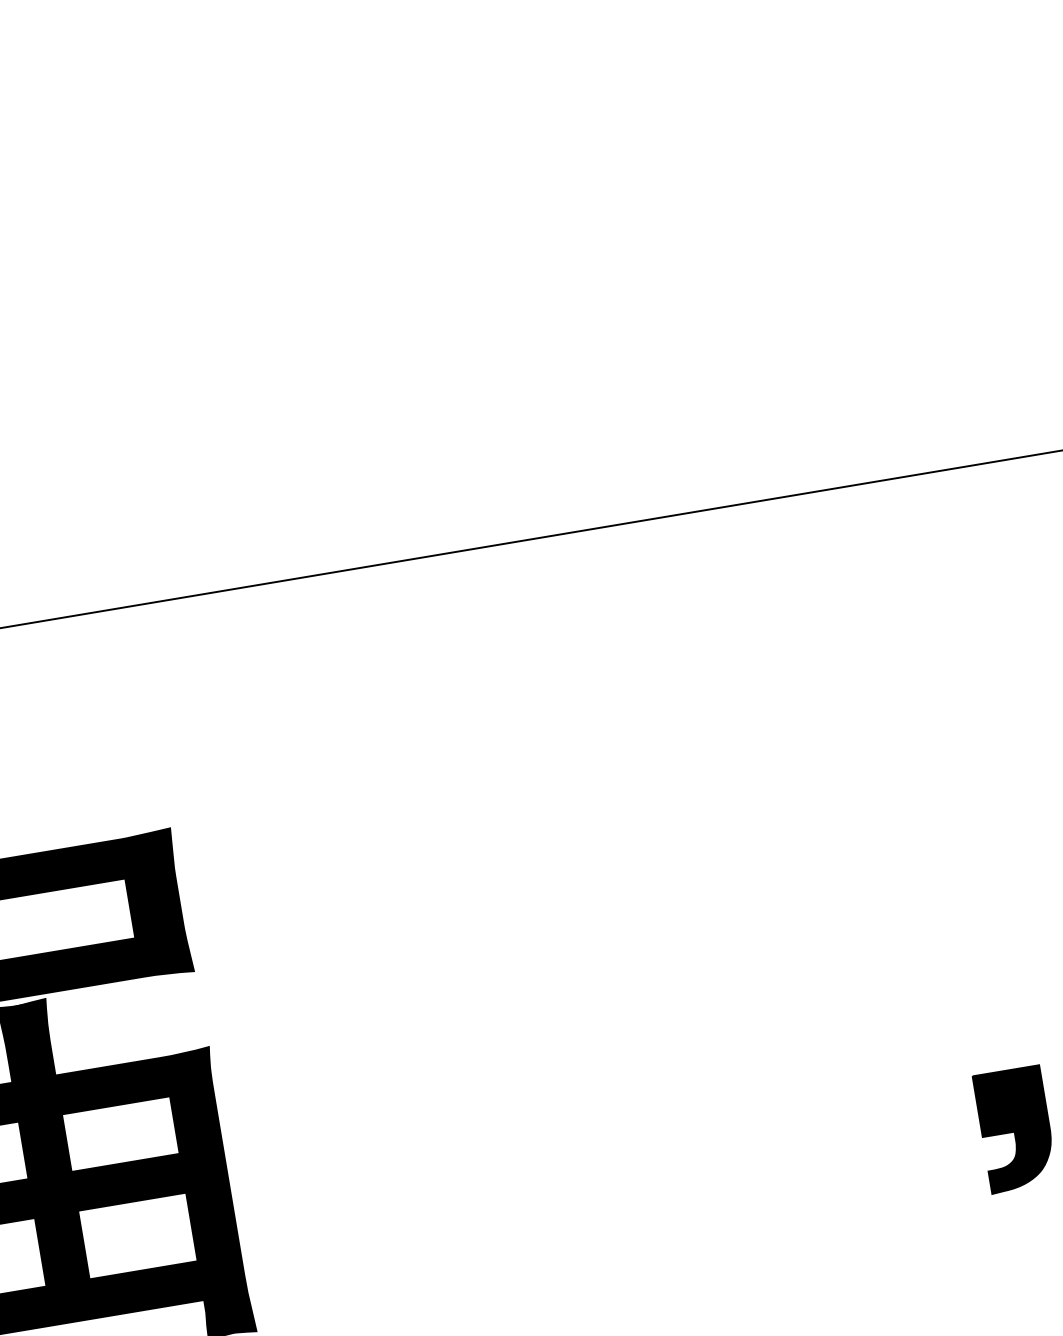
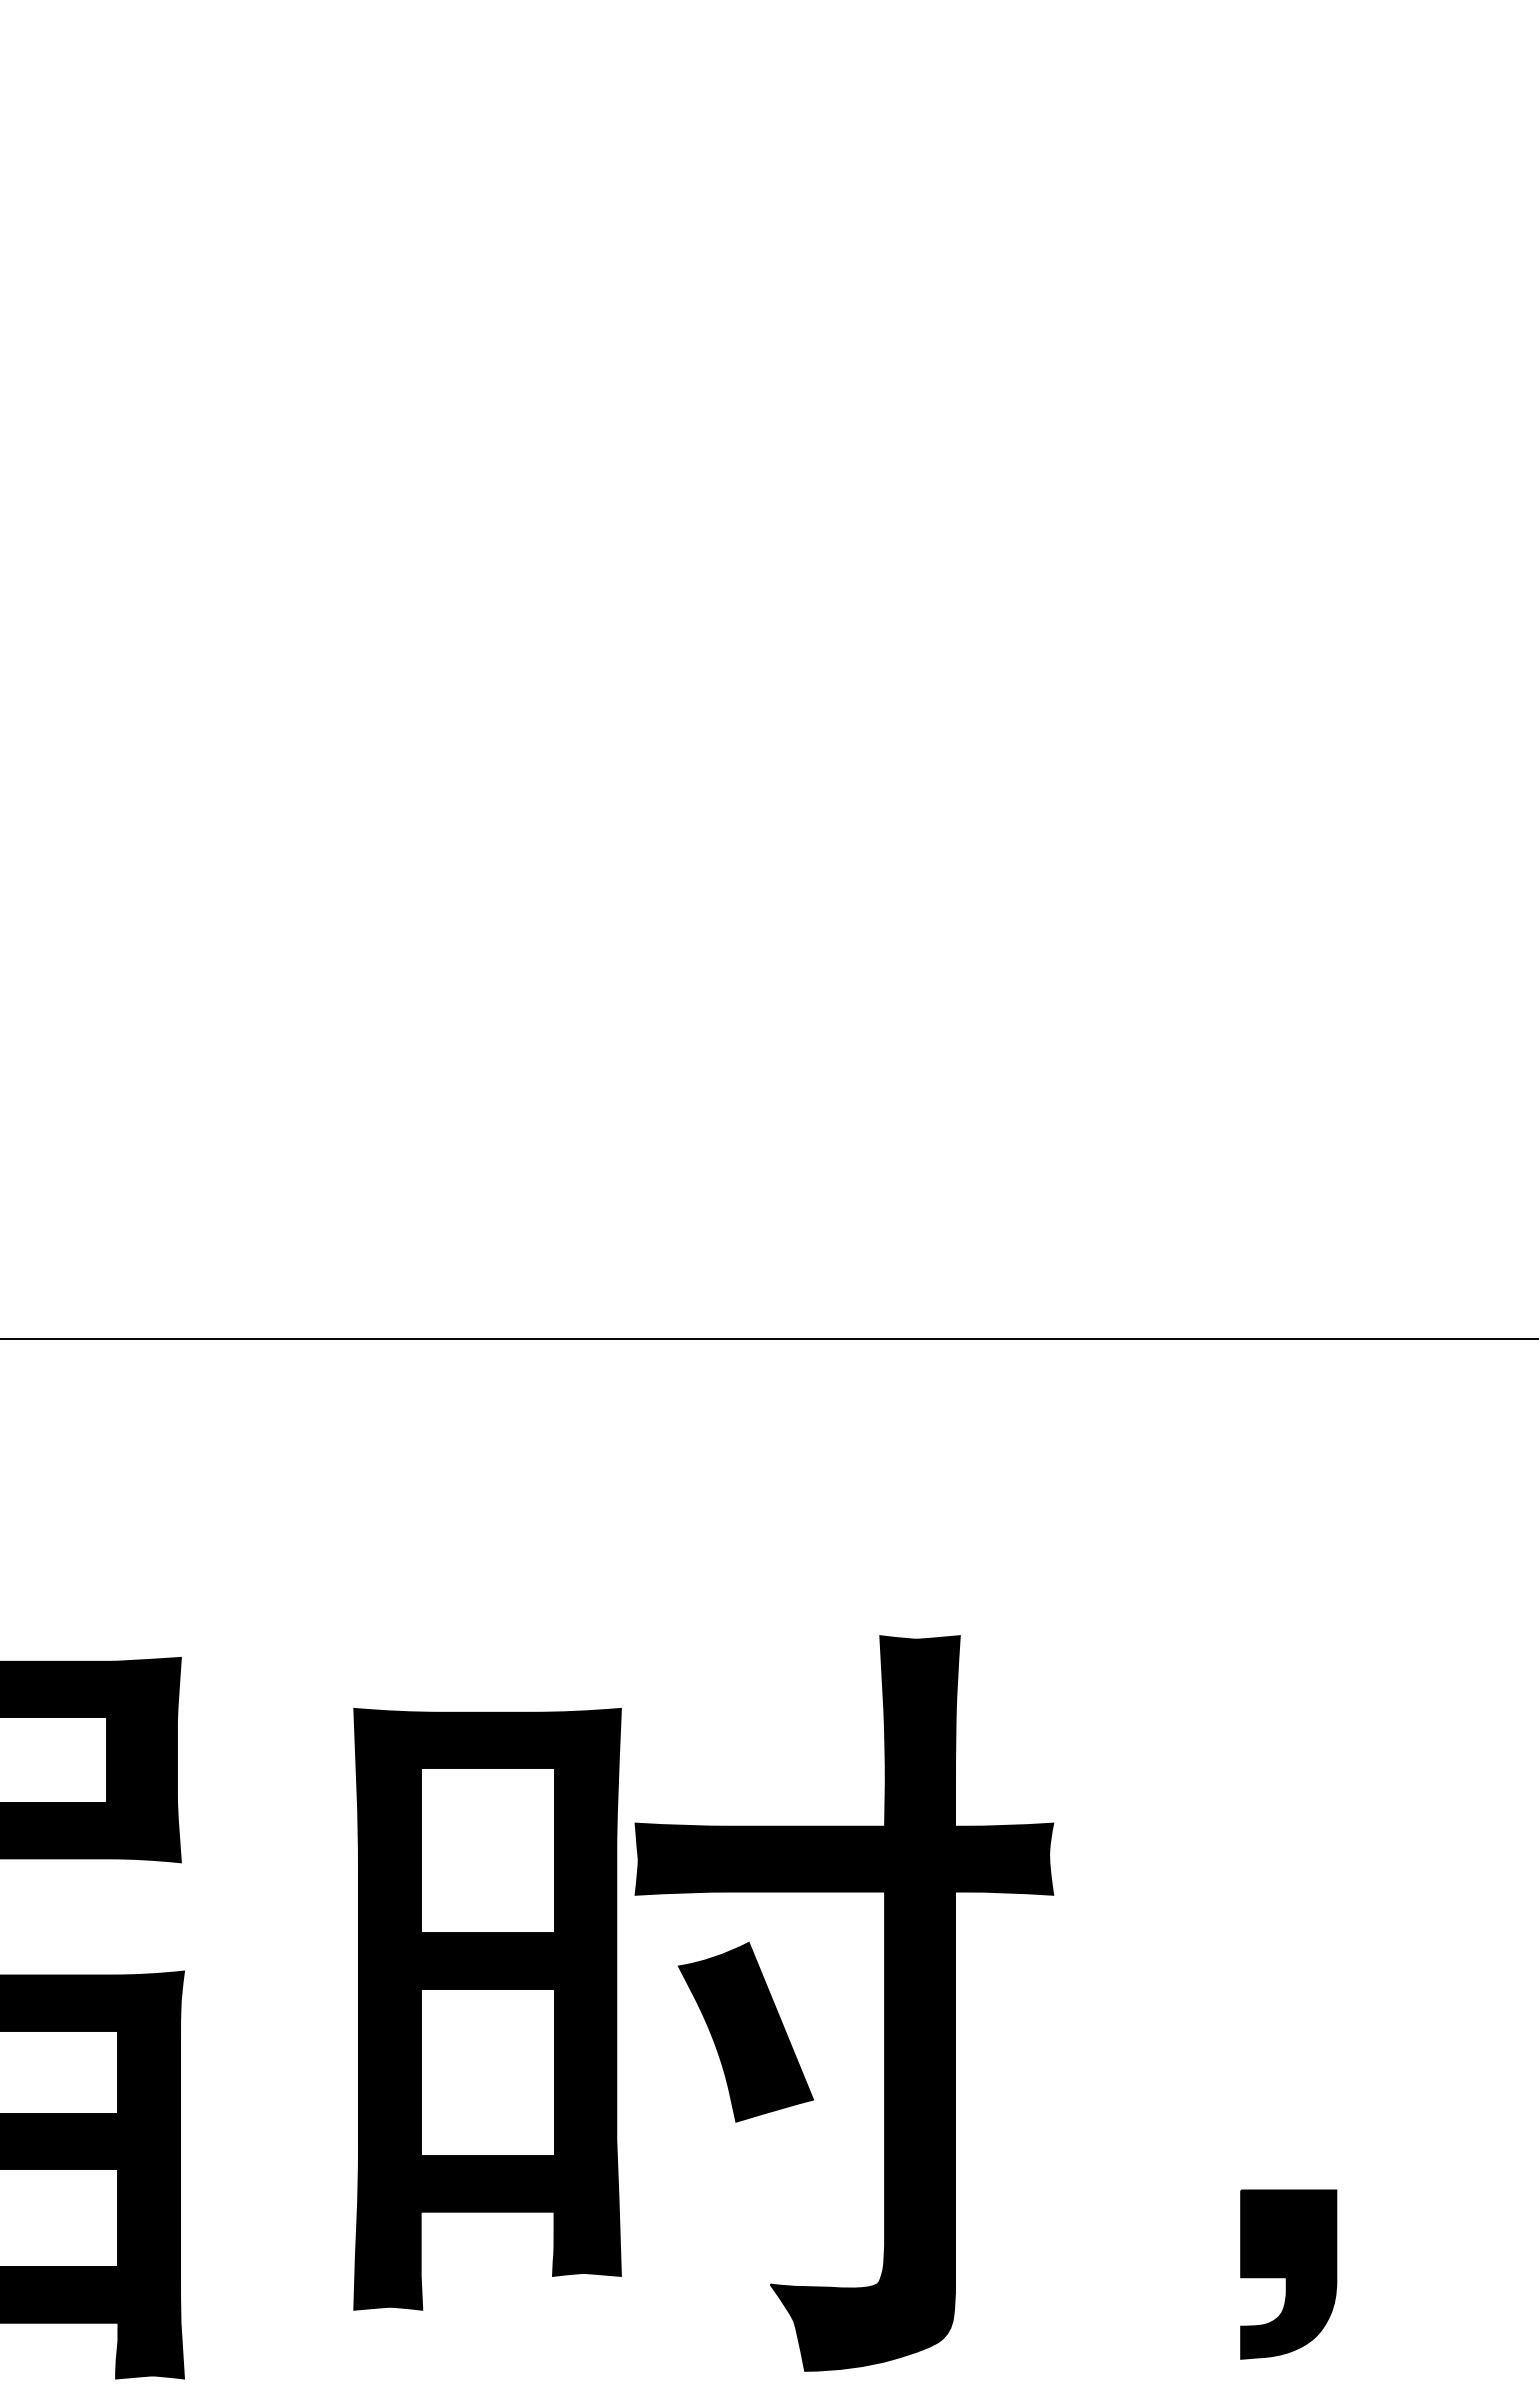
part: (575, 1008) -> (703, 2003), added

